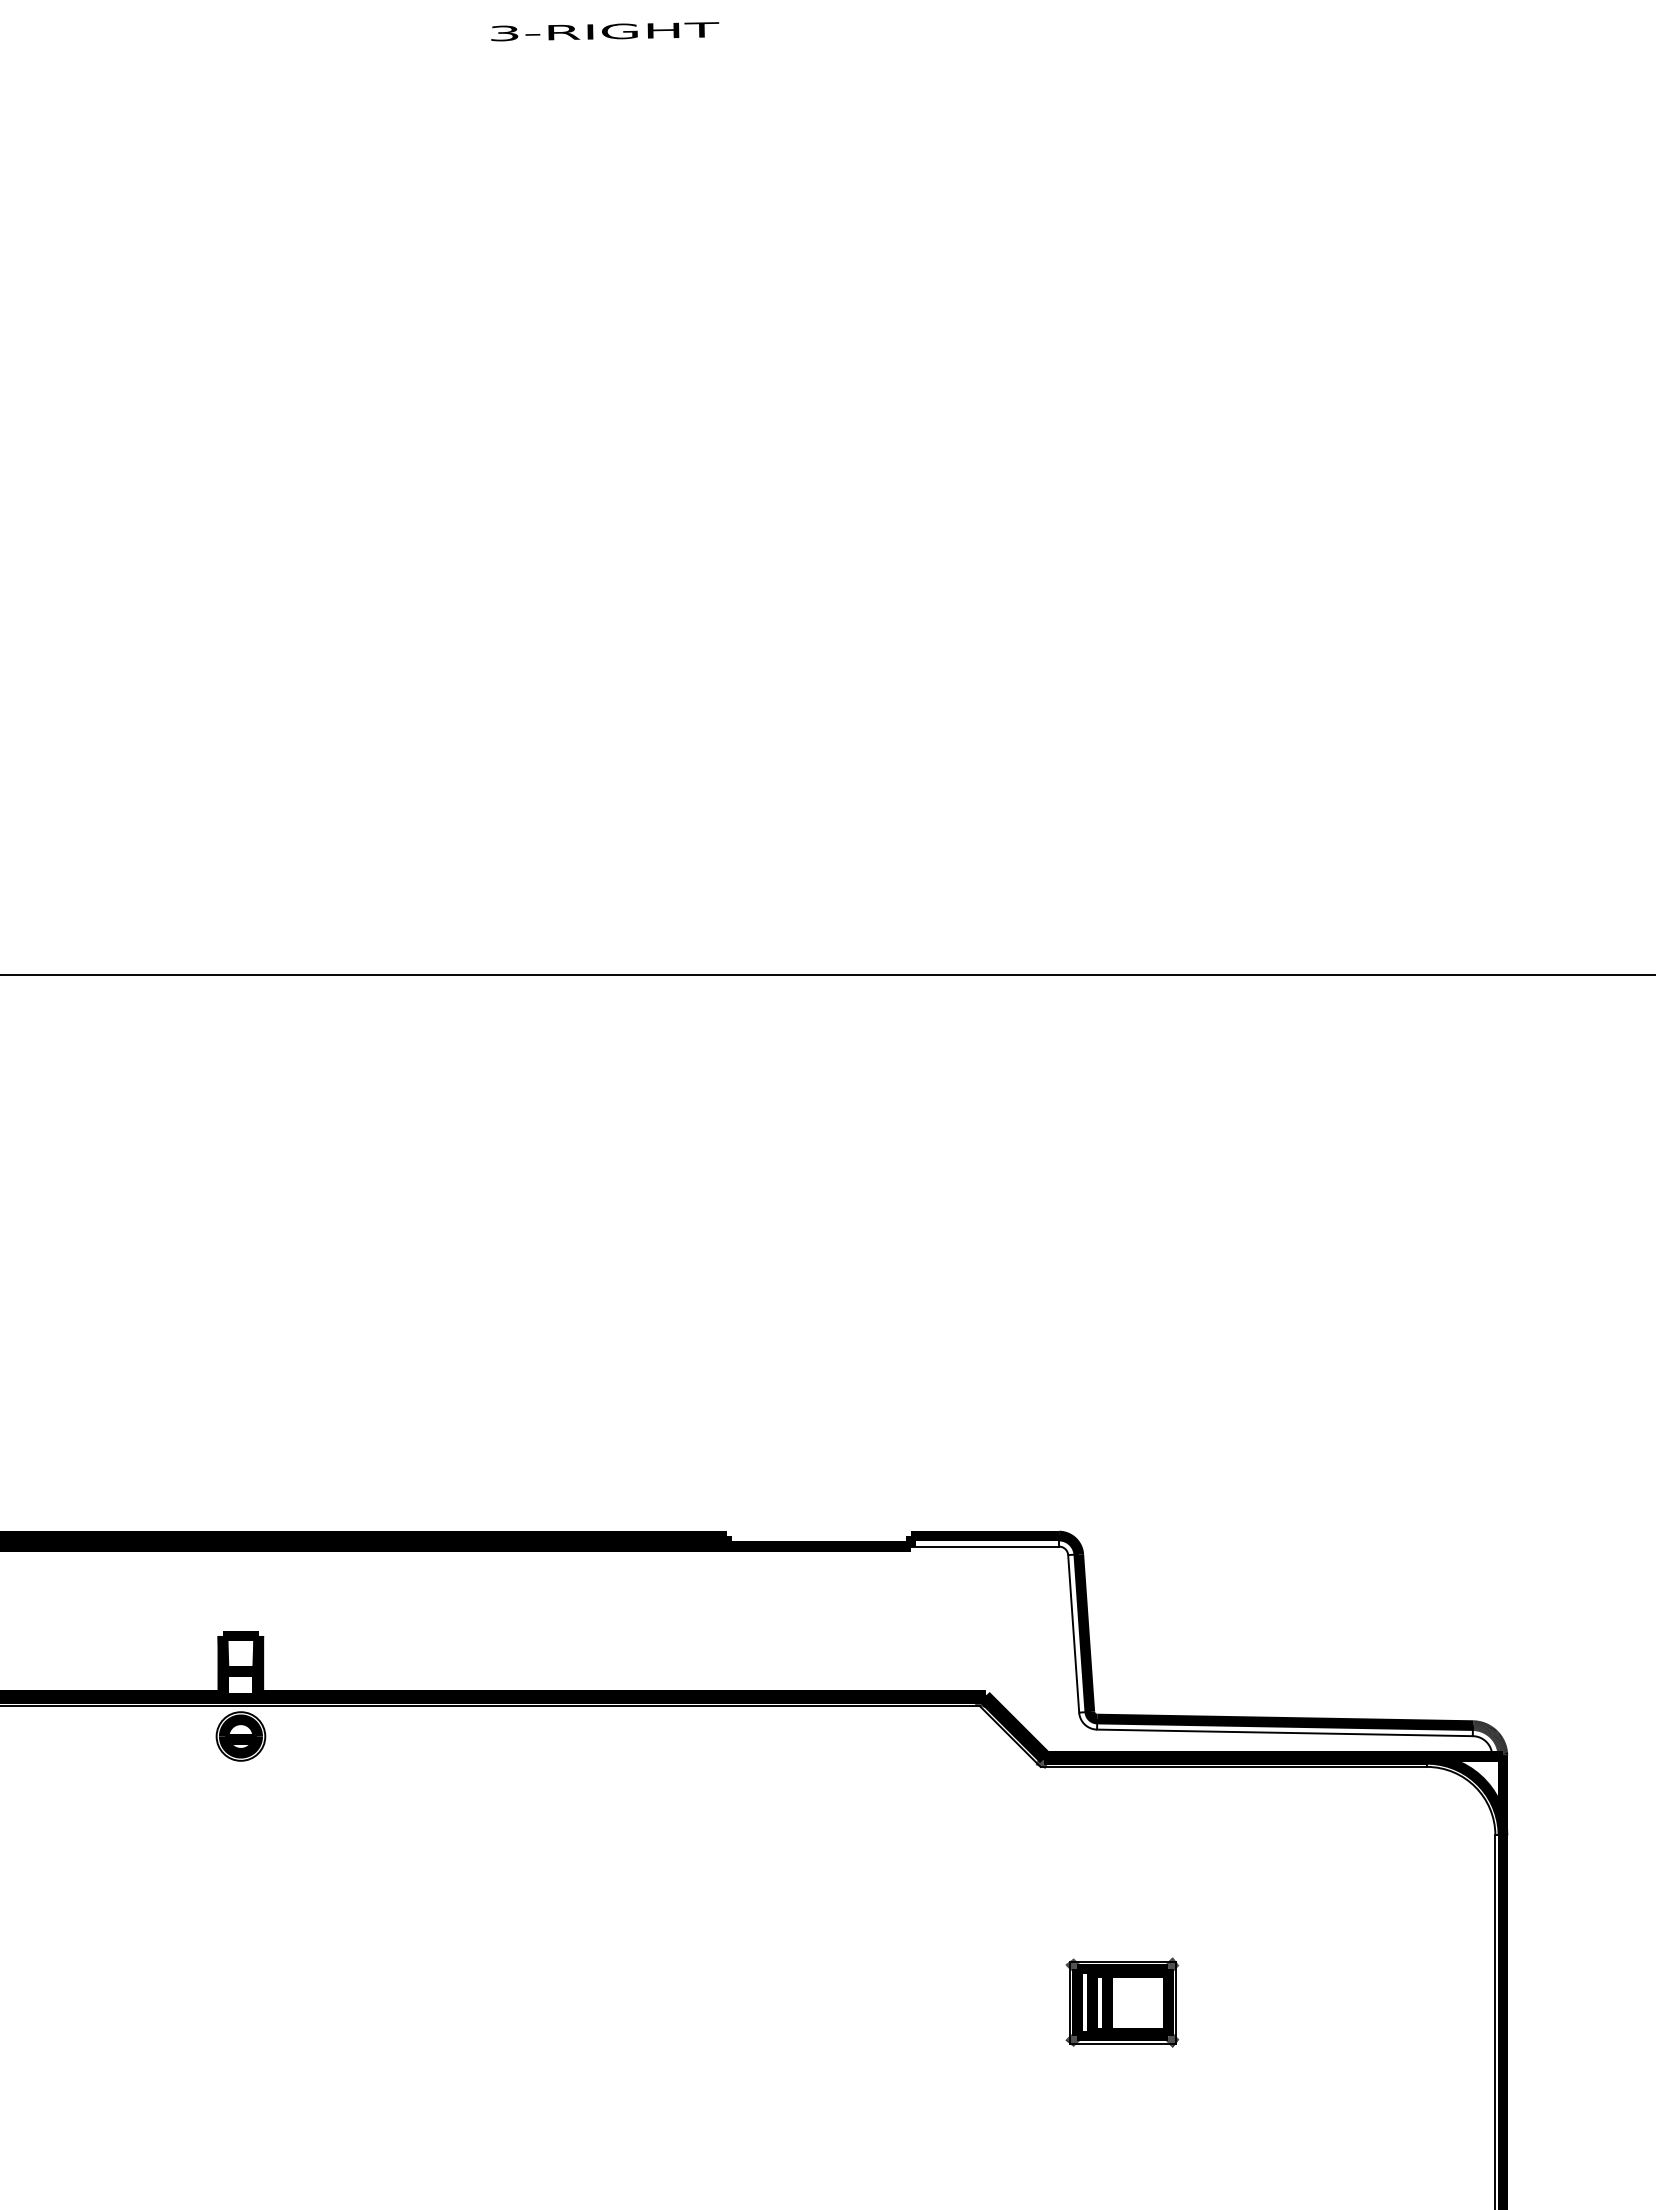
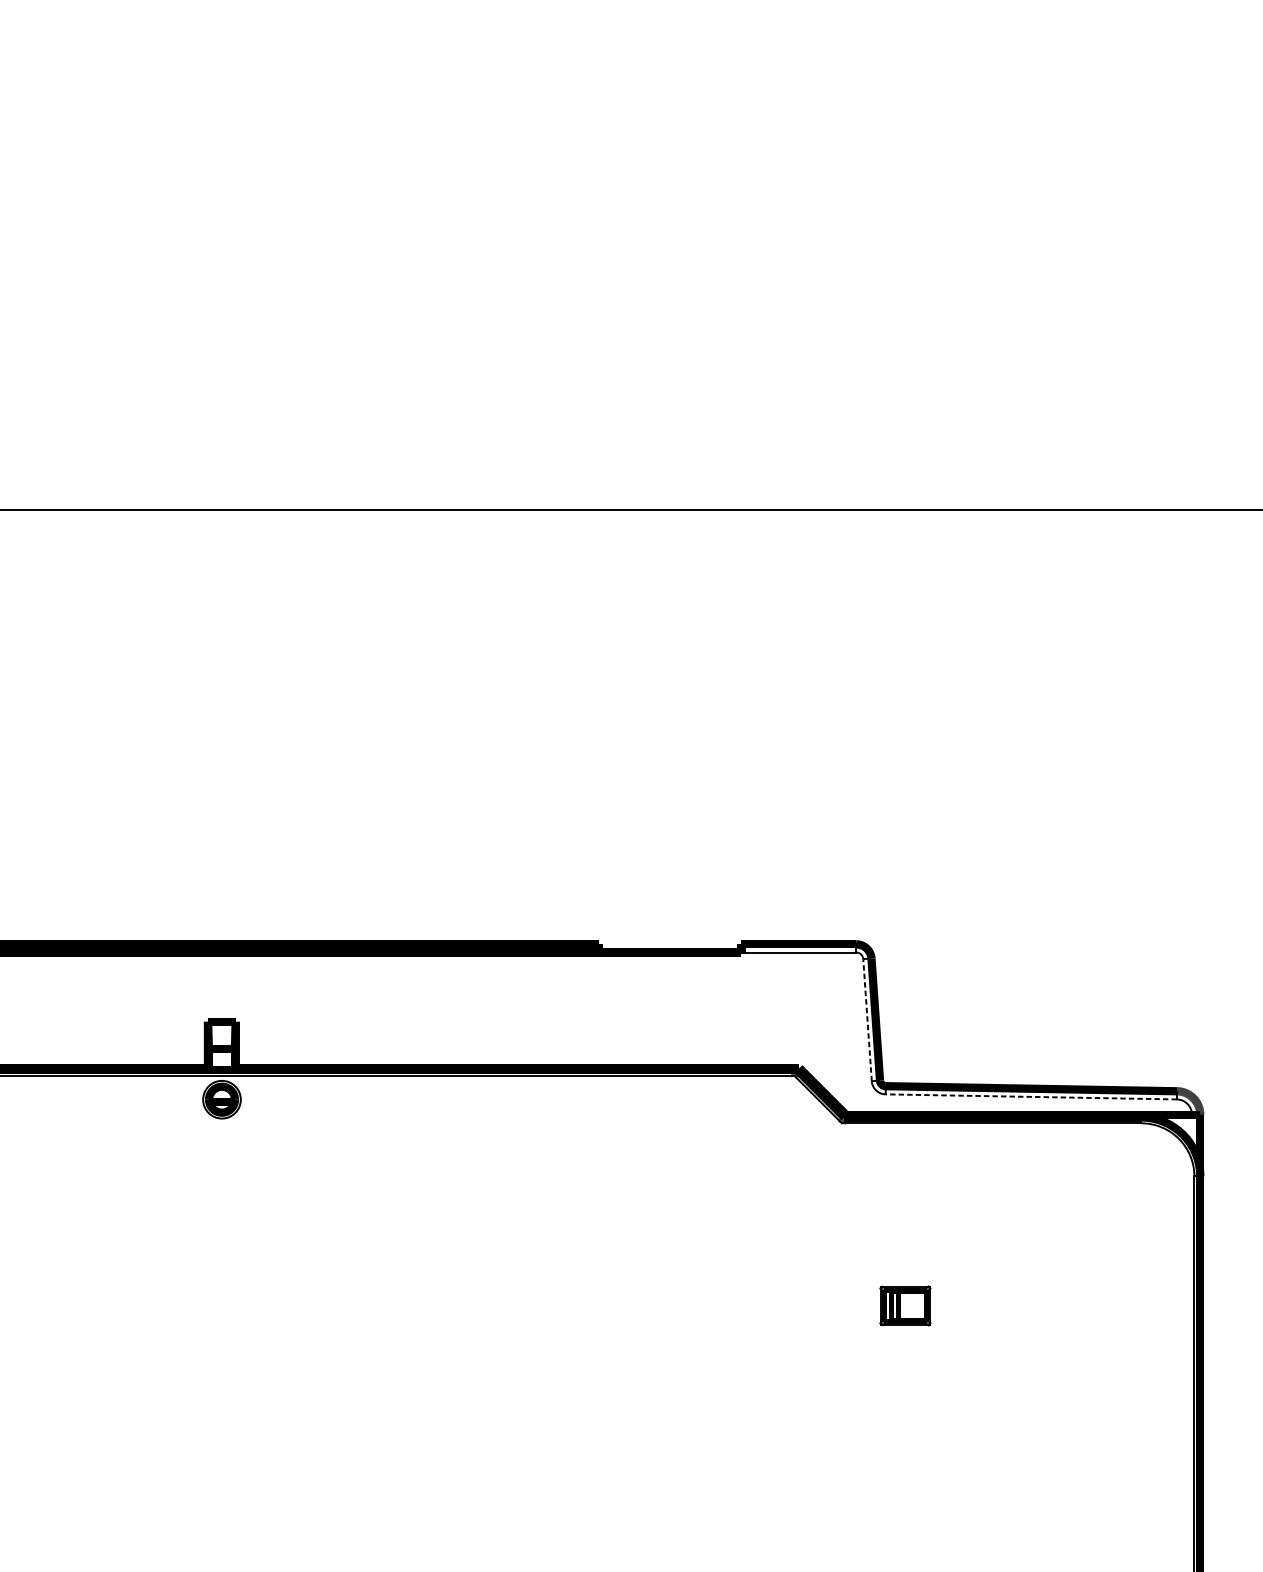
line: (1073, 1633) -> (867, 1019), solid -> dashed
line: (1284, 1732) -> (1030, 1096), solid -> dashed
part: (1122, 2002) -> (905, 1305), size x0.6

